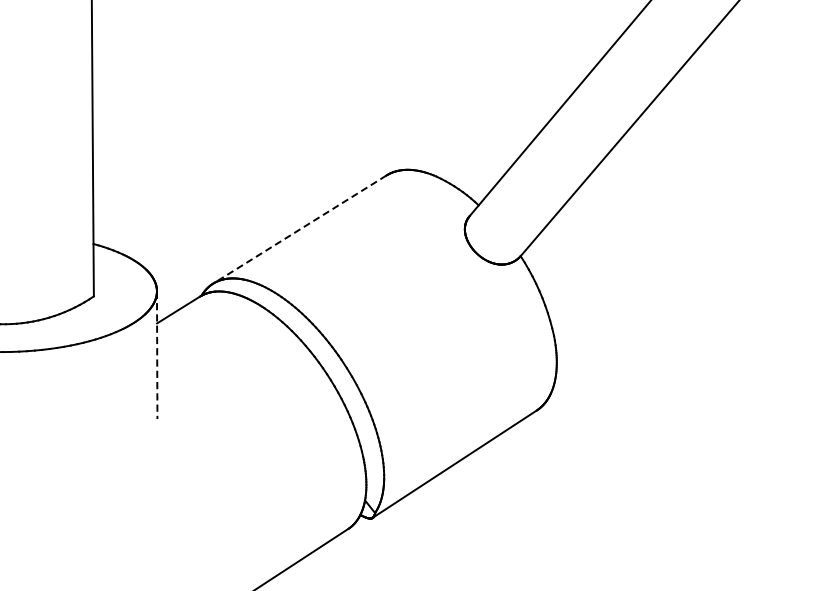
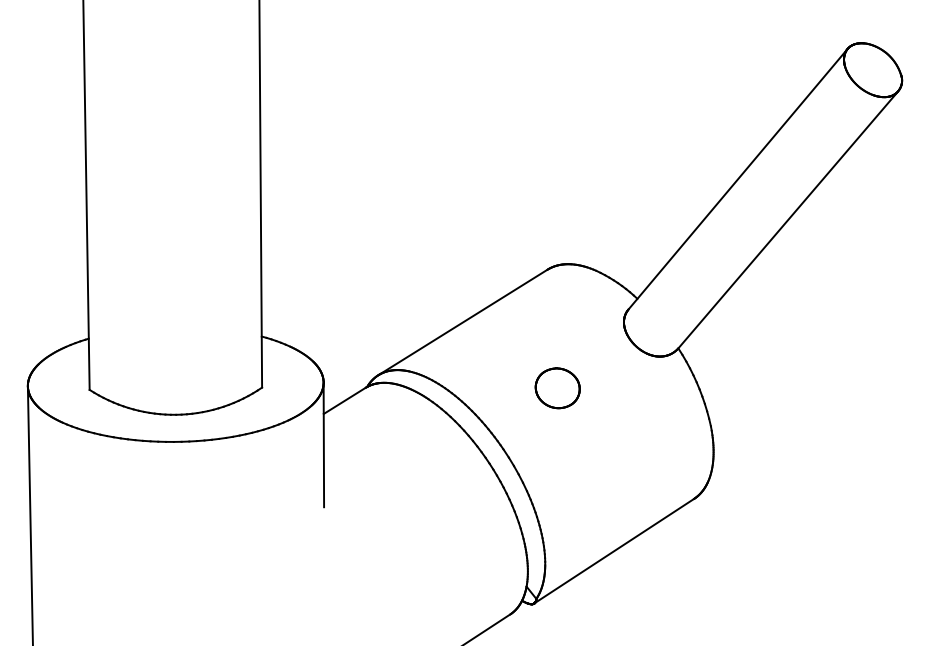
line: (300, 229) -> (463, 322), dashed -> solid
part: (396, 297) -> (557, 388), added
line: (156, 355) -> (323, 445), dashed -> solid

